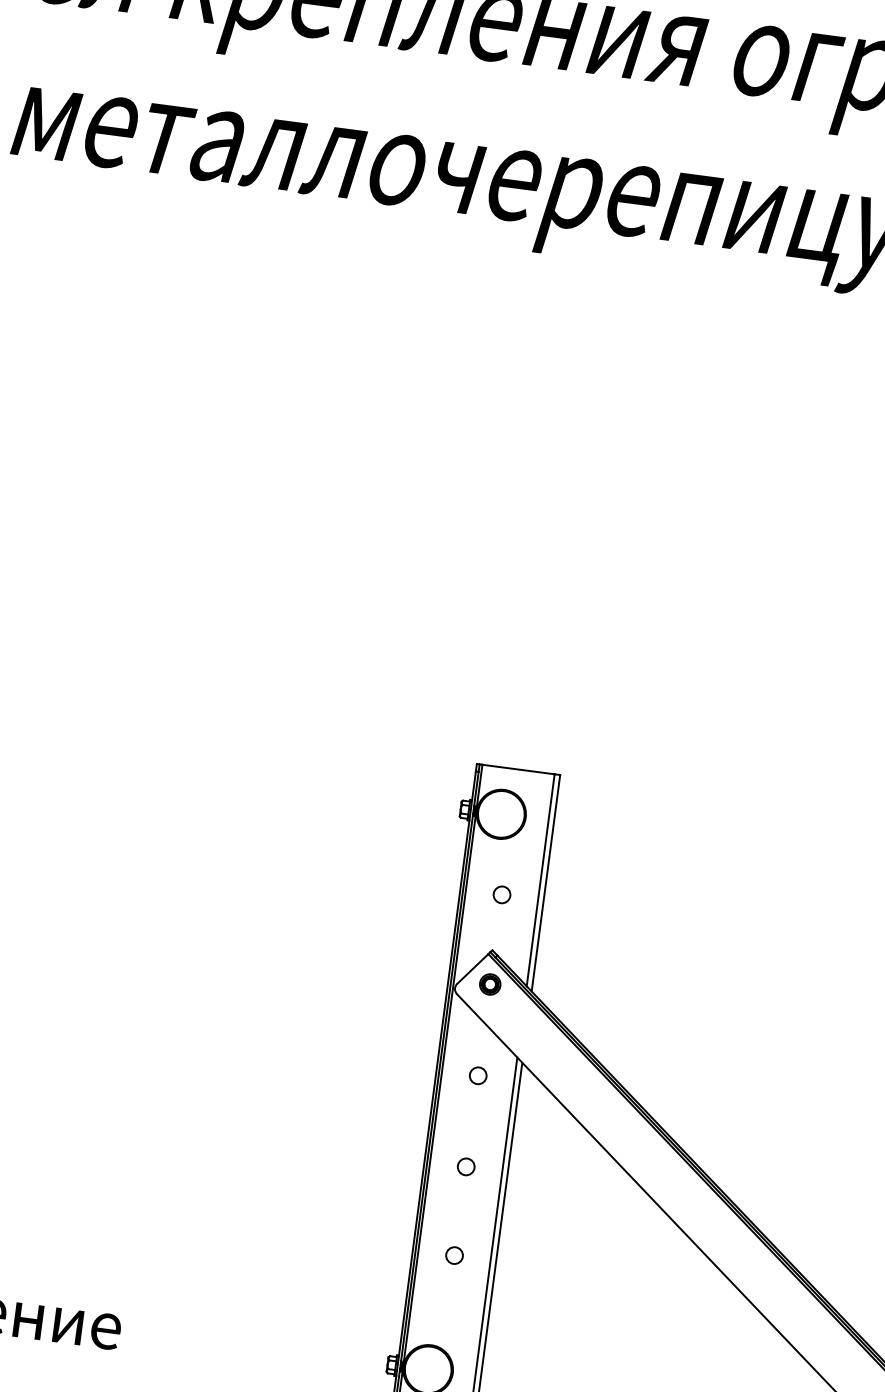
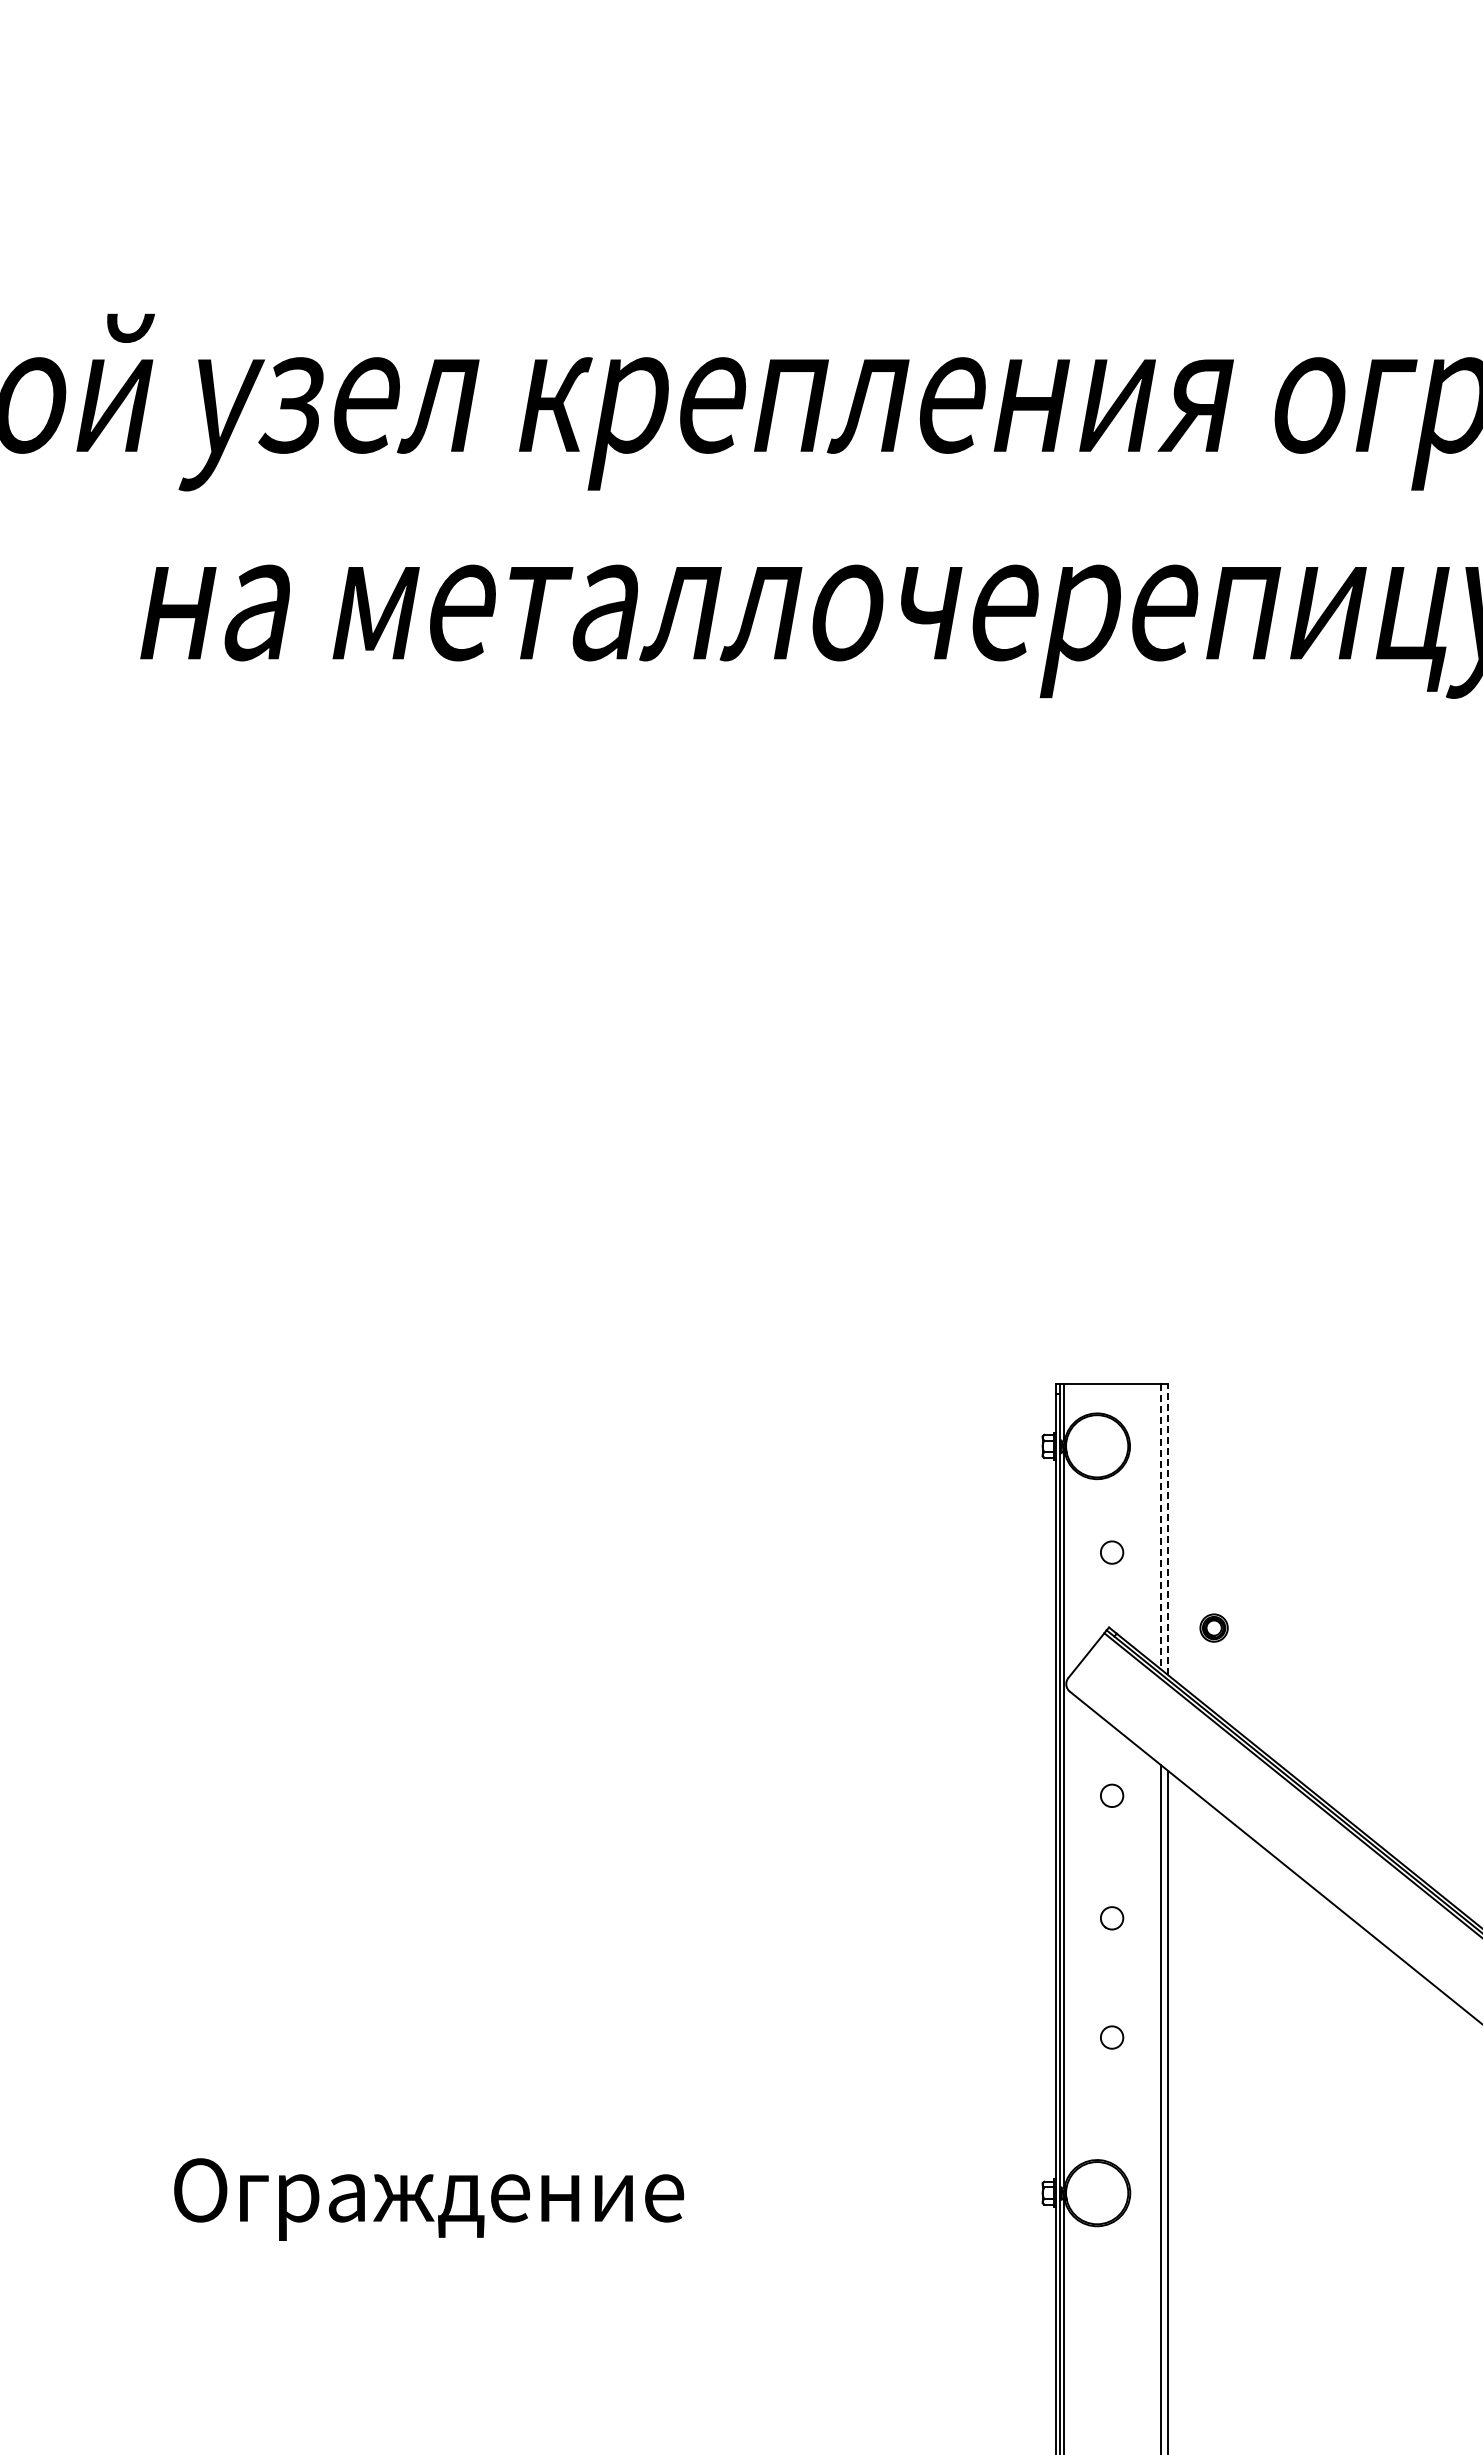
line: (540, 880) -> (1160, 1526), solid -> dashed
line: (546, 883) -> (1168, 1529), solid -> dashed
part: (489, 984) -> (1213, 1627), moved

